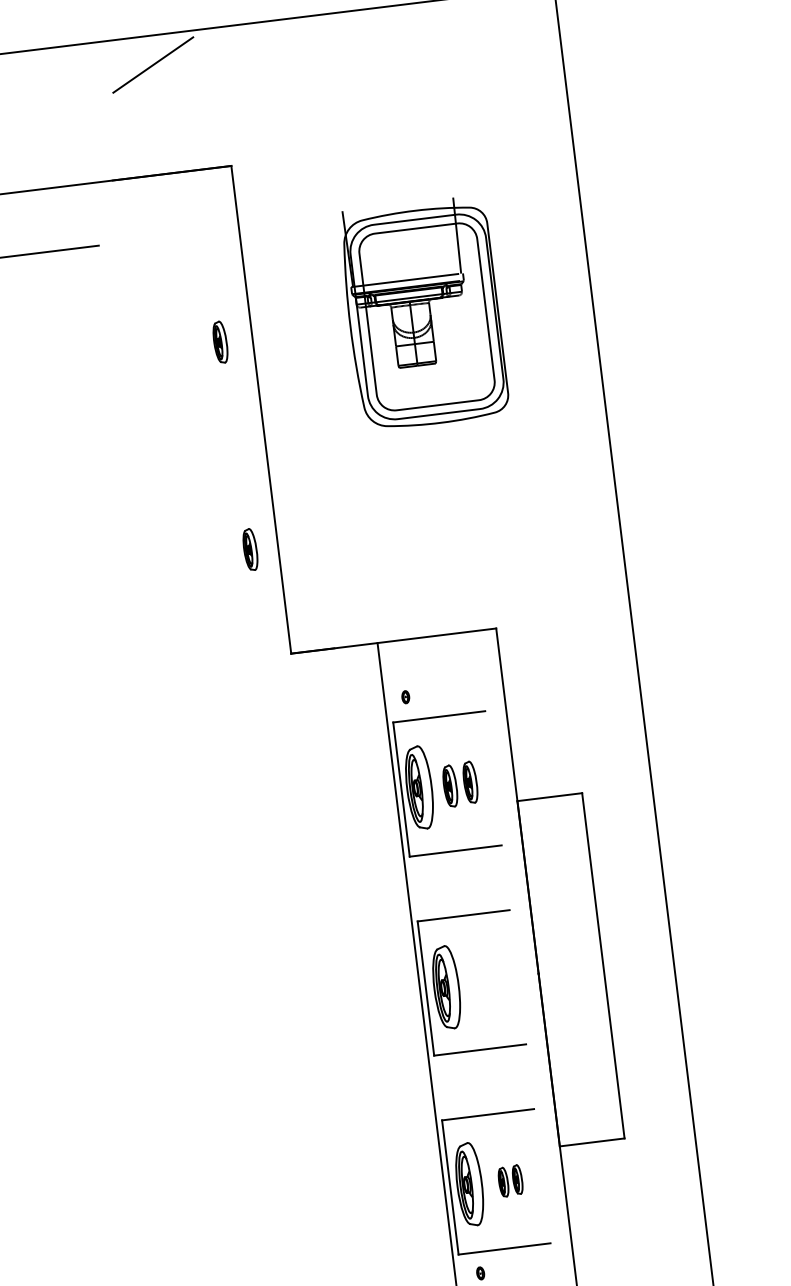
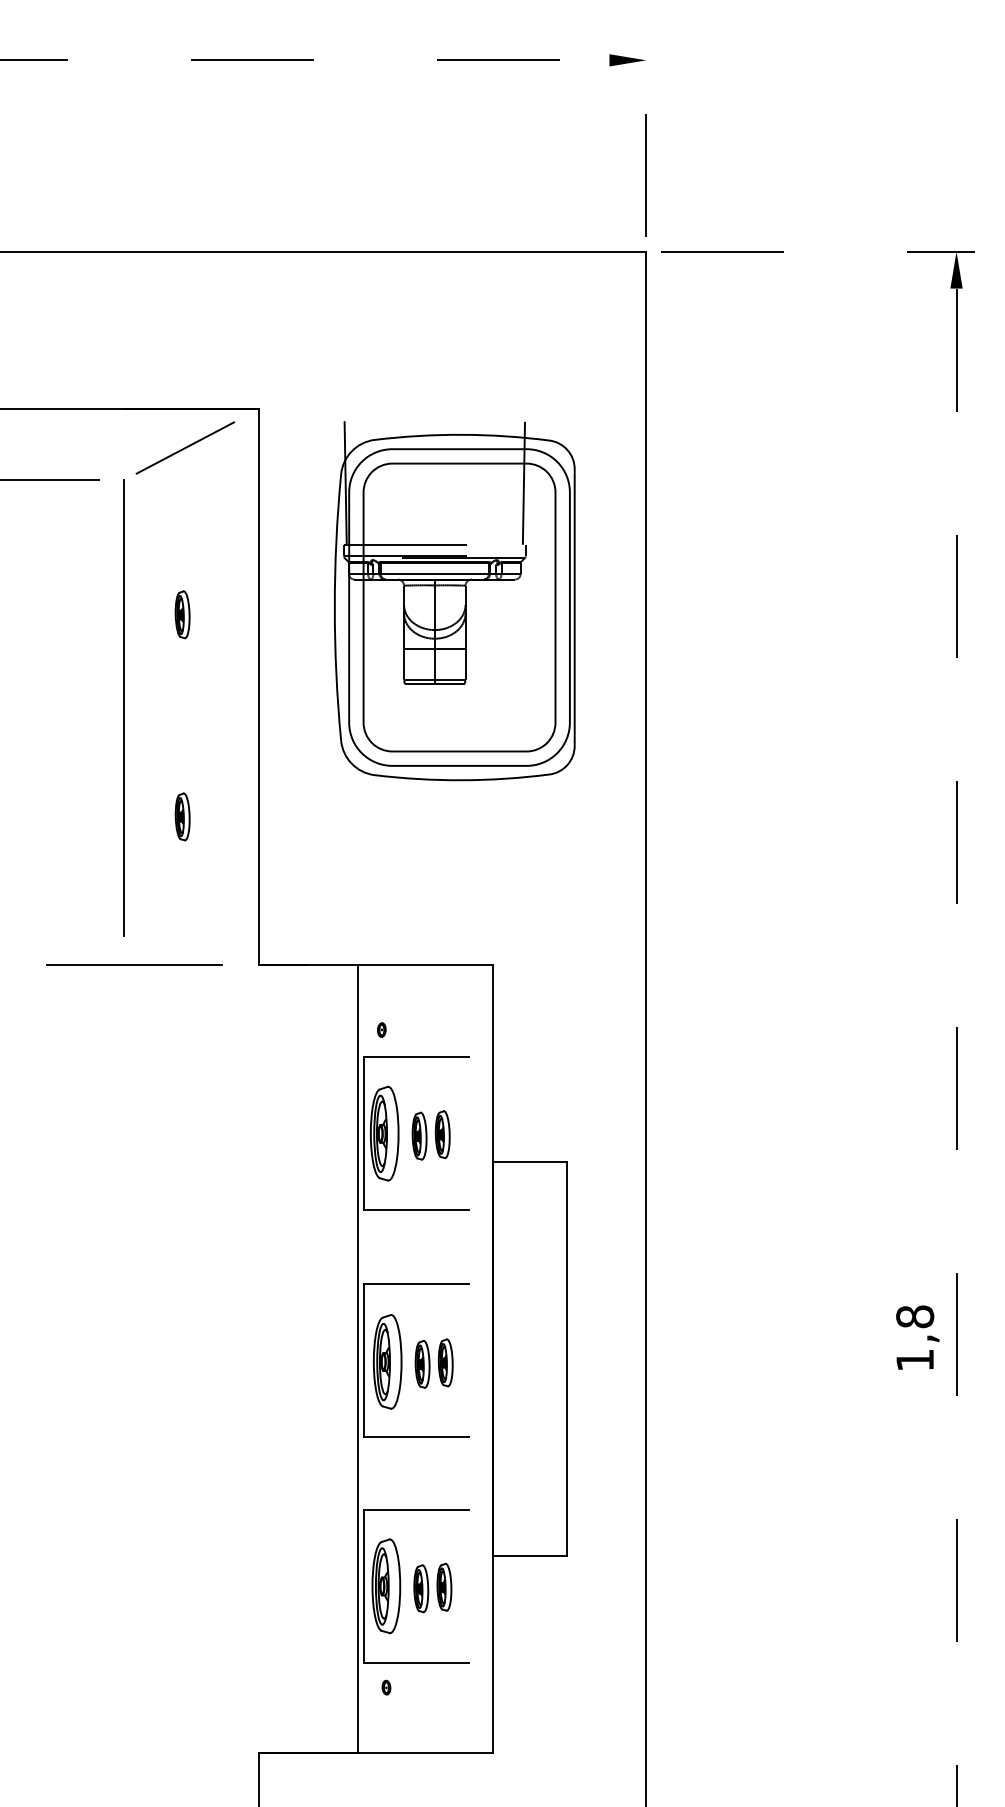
line: (153, 64) -> (185, 447), moved
part: (423, 313) -> (454, 601), size x1.43
part: (220, 342) -> (182, 614), moved
line: (144, 442) -> (123, 707), added
part: (250, 549) -> (182, 816), moved
line: (181, 667) -> (134, 965), added
part: (486, 984) -> (433, 1363), added
part: (510, 1180) -> (432, 1587), size x1.43

